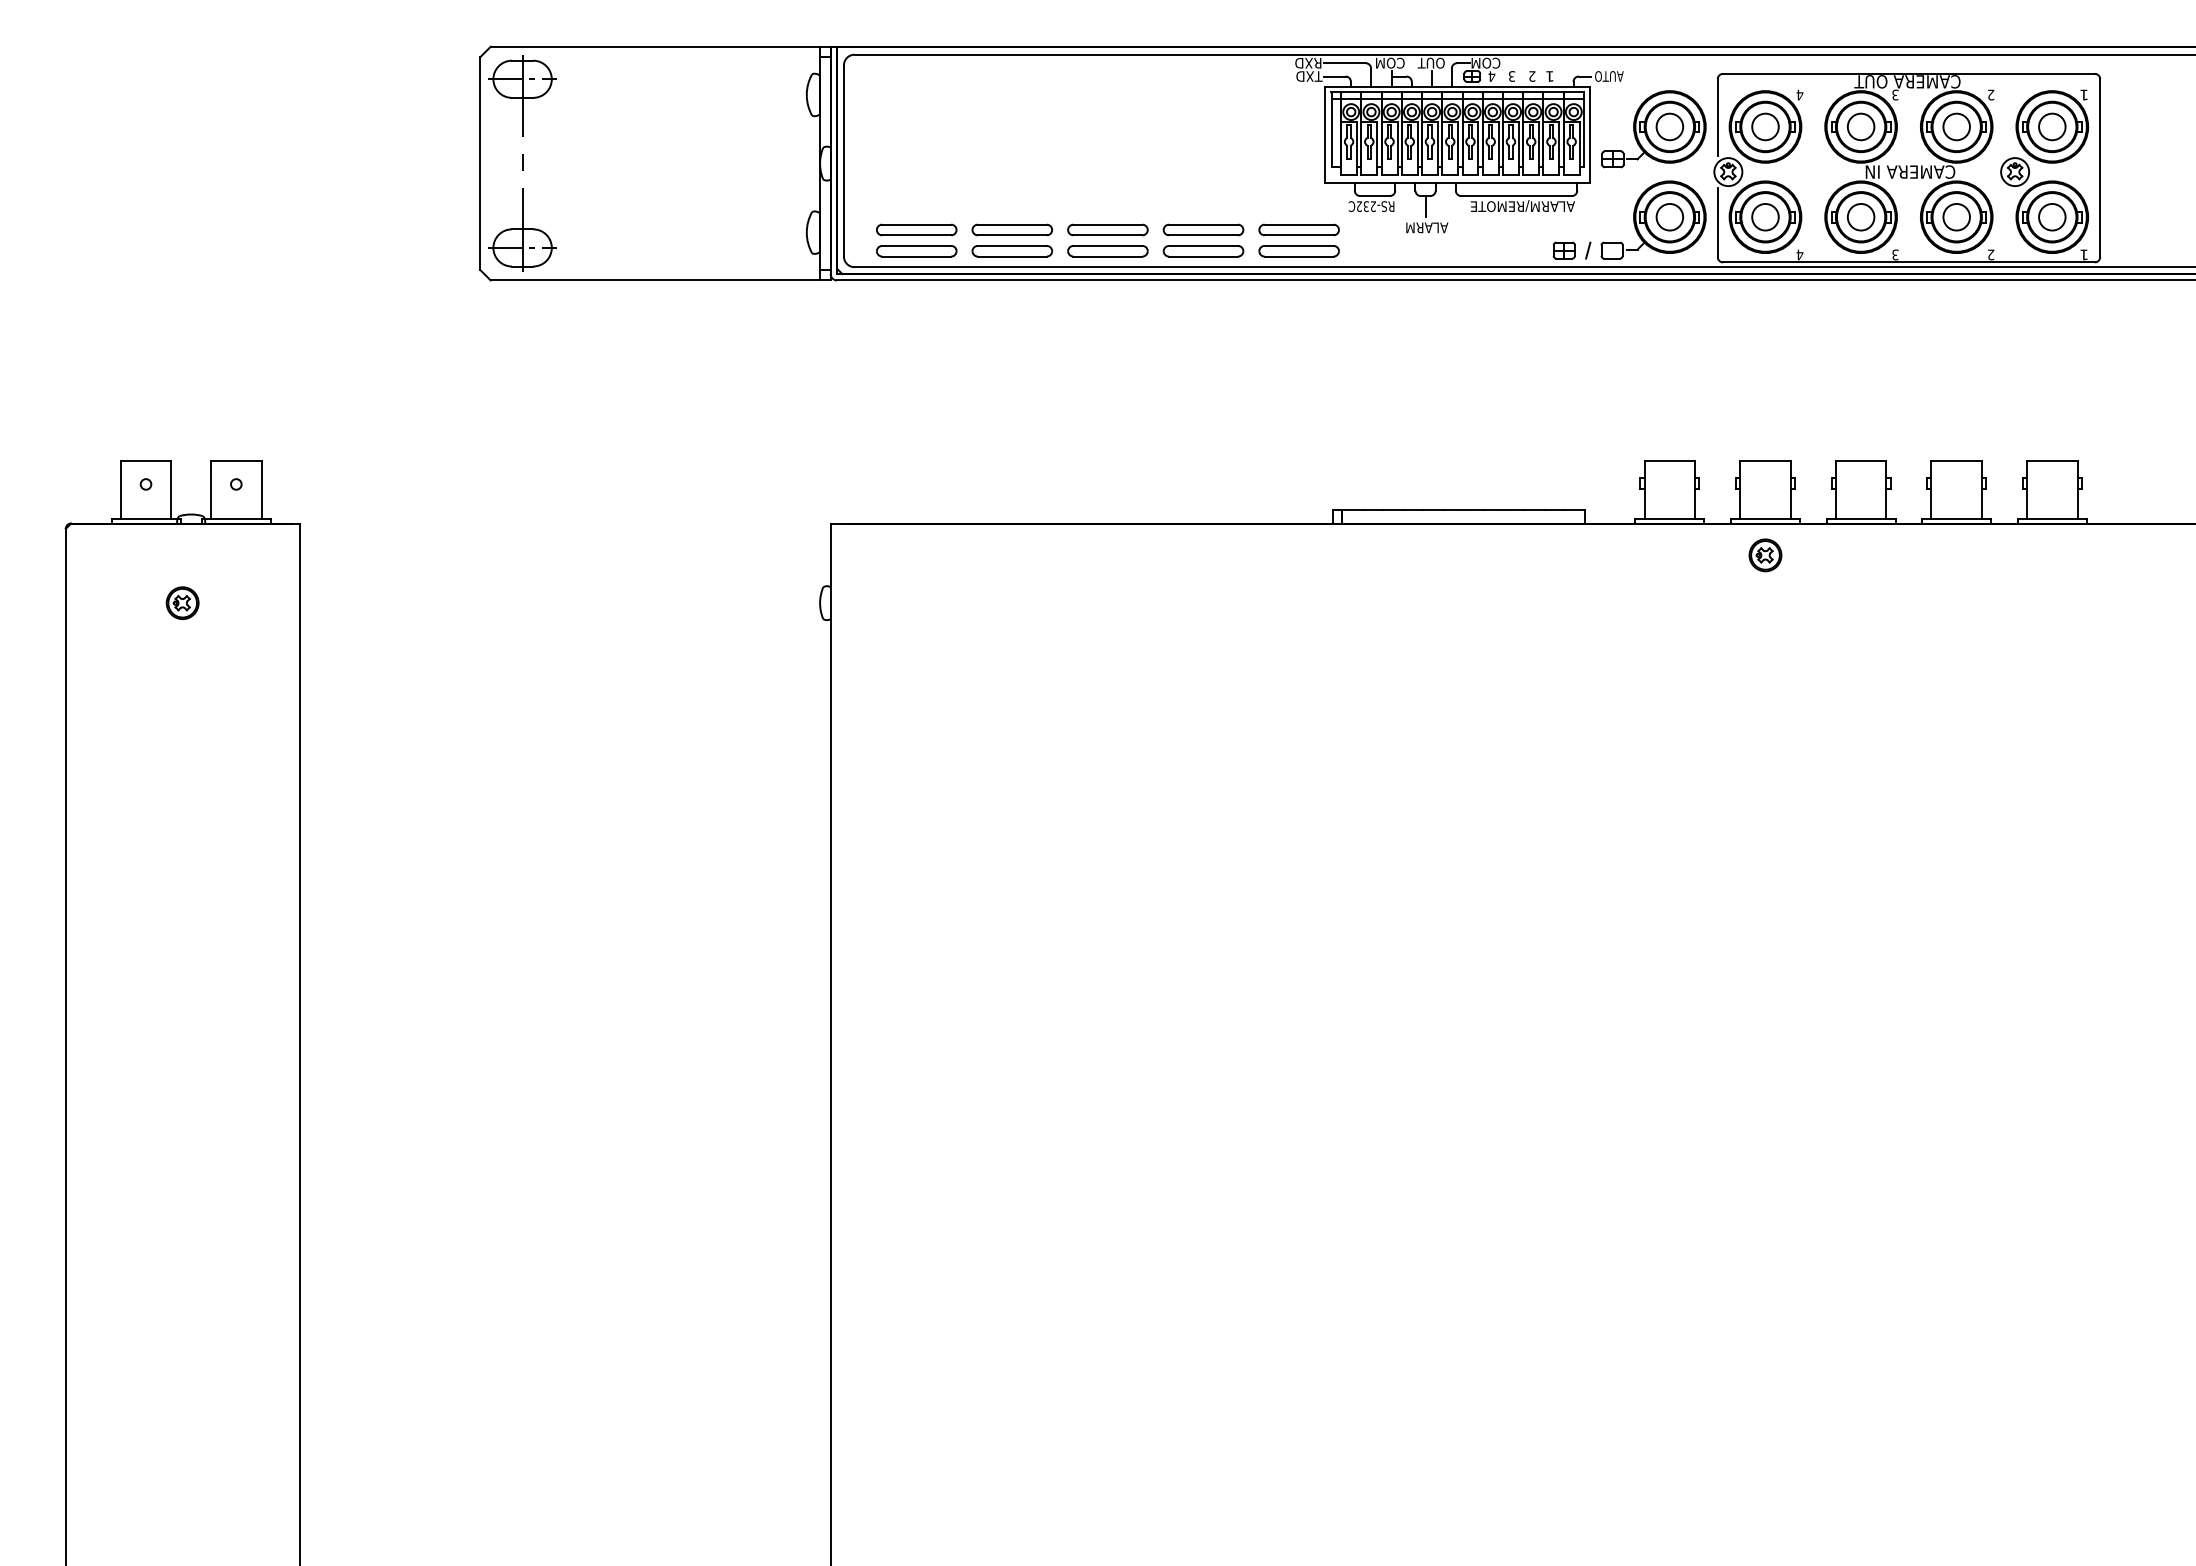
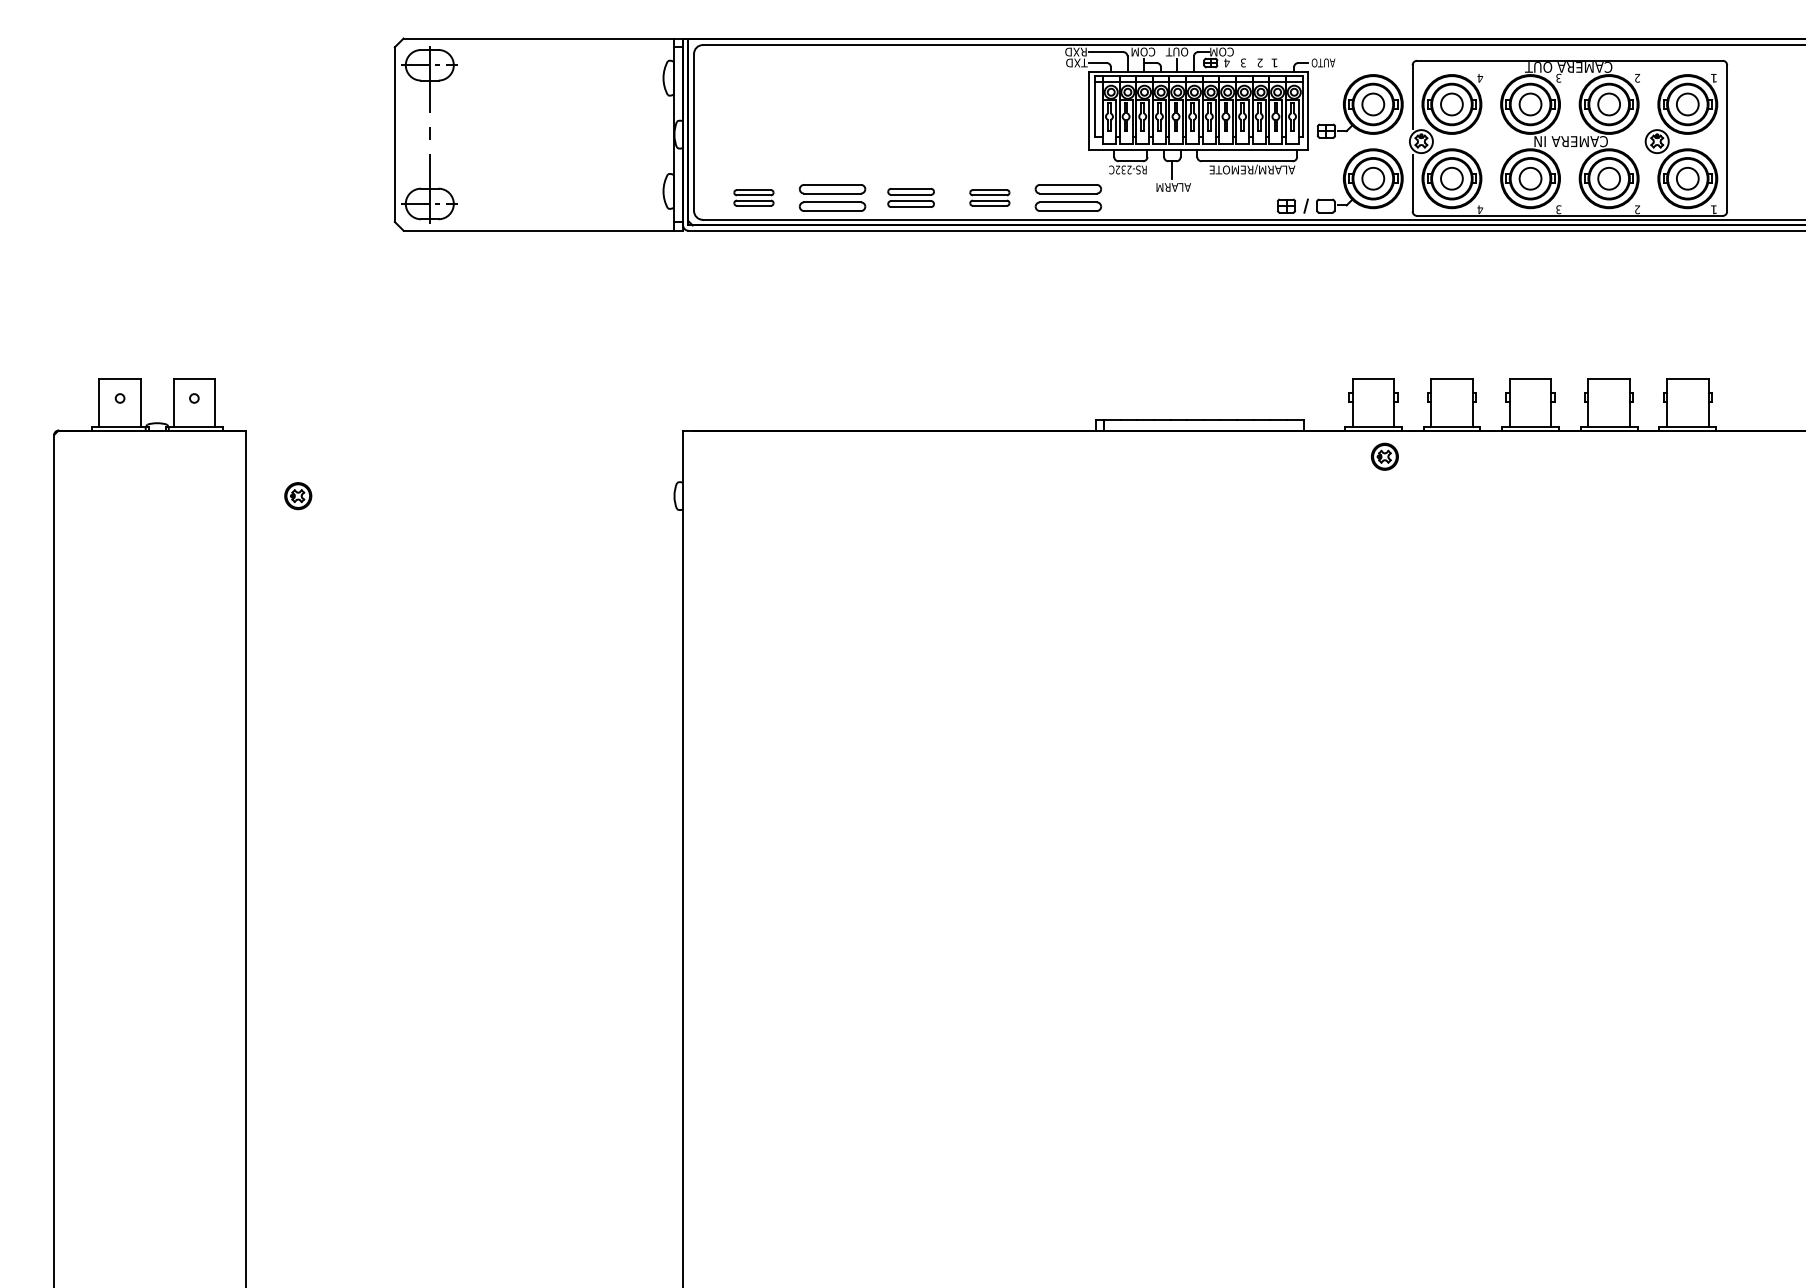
part: (916, 240) -> (753, 197), size x0.6
part: (1107, 240) -> (910, 197), size x0.7
part: (1203, 240) -> (989, 197), size x0.6
part: (1764, 555) -> (1384, 456), moved
part: (182, 603) -> (298, 496), moved

